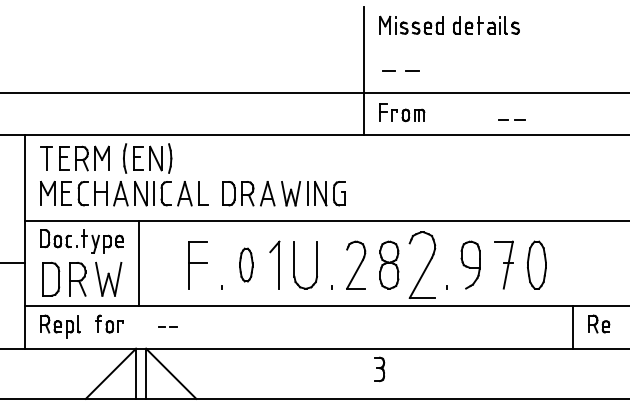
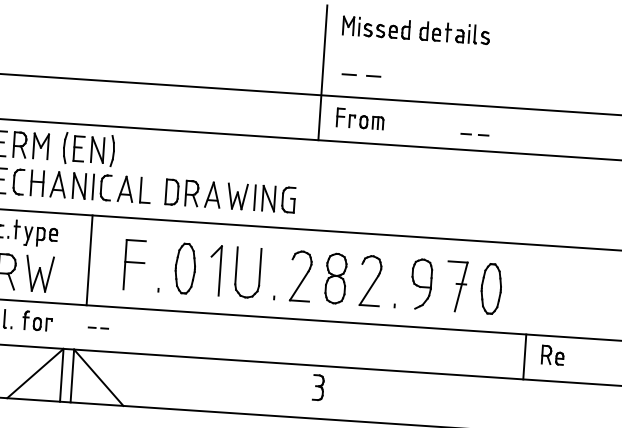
line: (139, 263) -> (89, 260), moved
part: (246, 264) -> (185, 267), size x1.43
part: (422, 264) -> (370, 280), size x0.71

